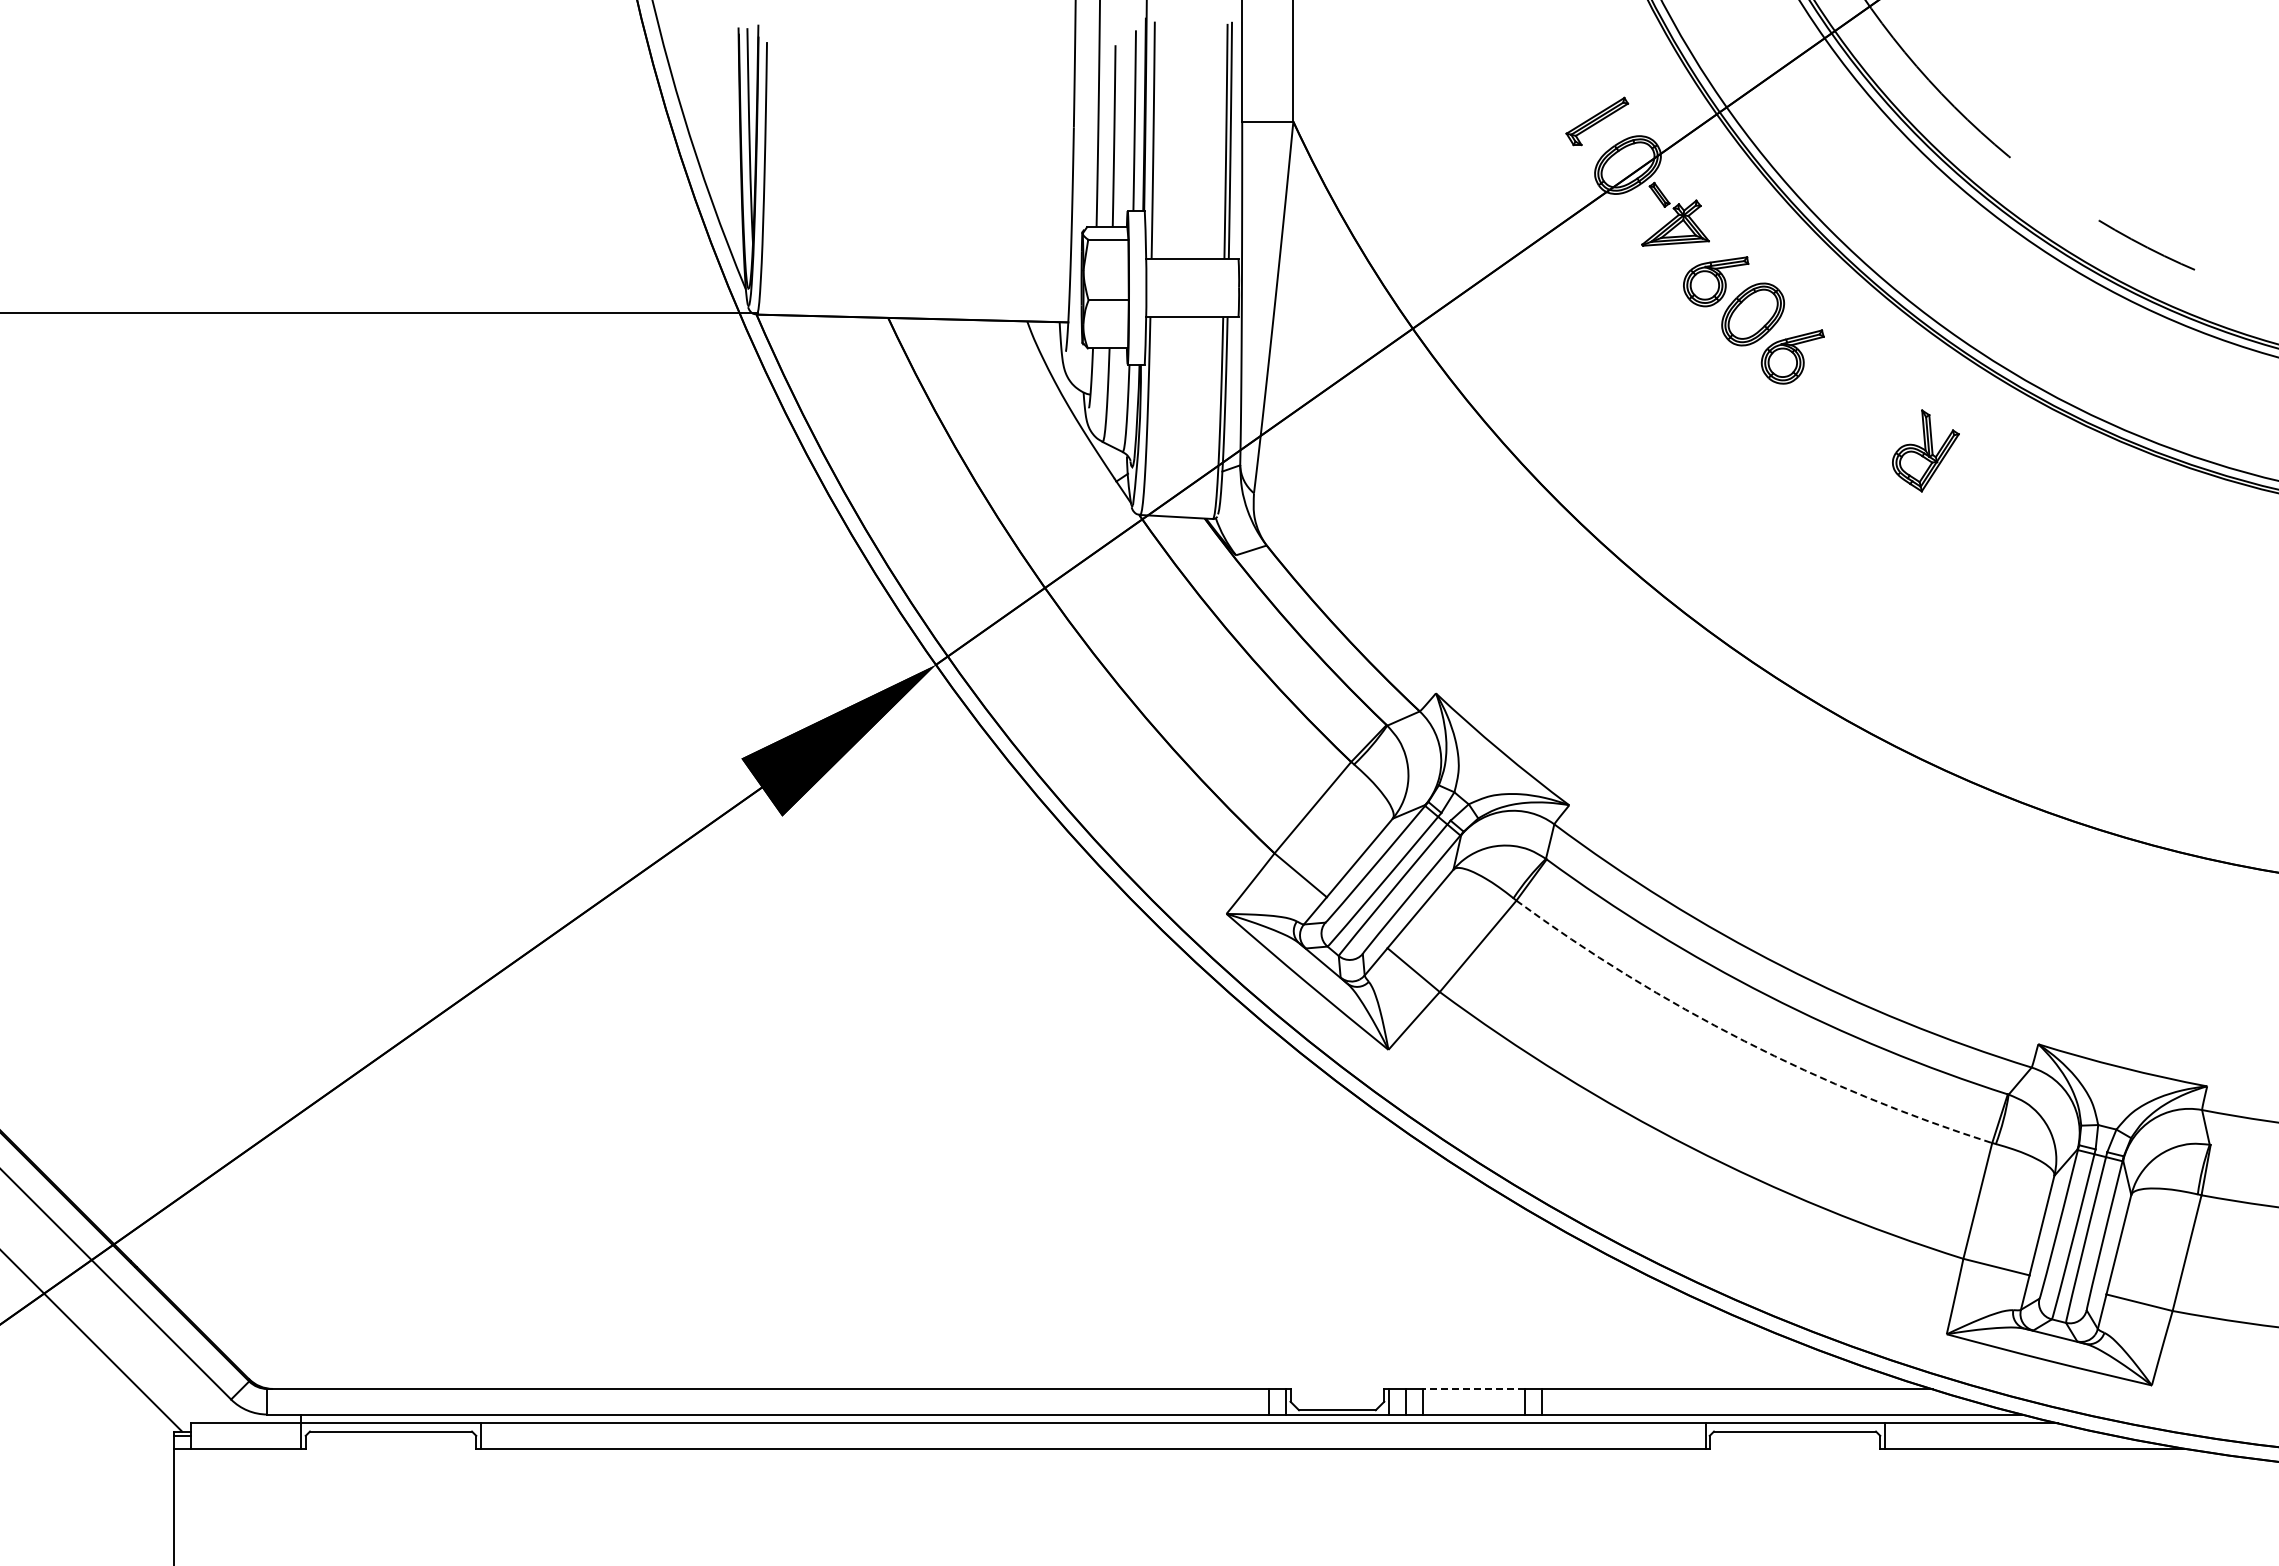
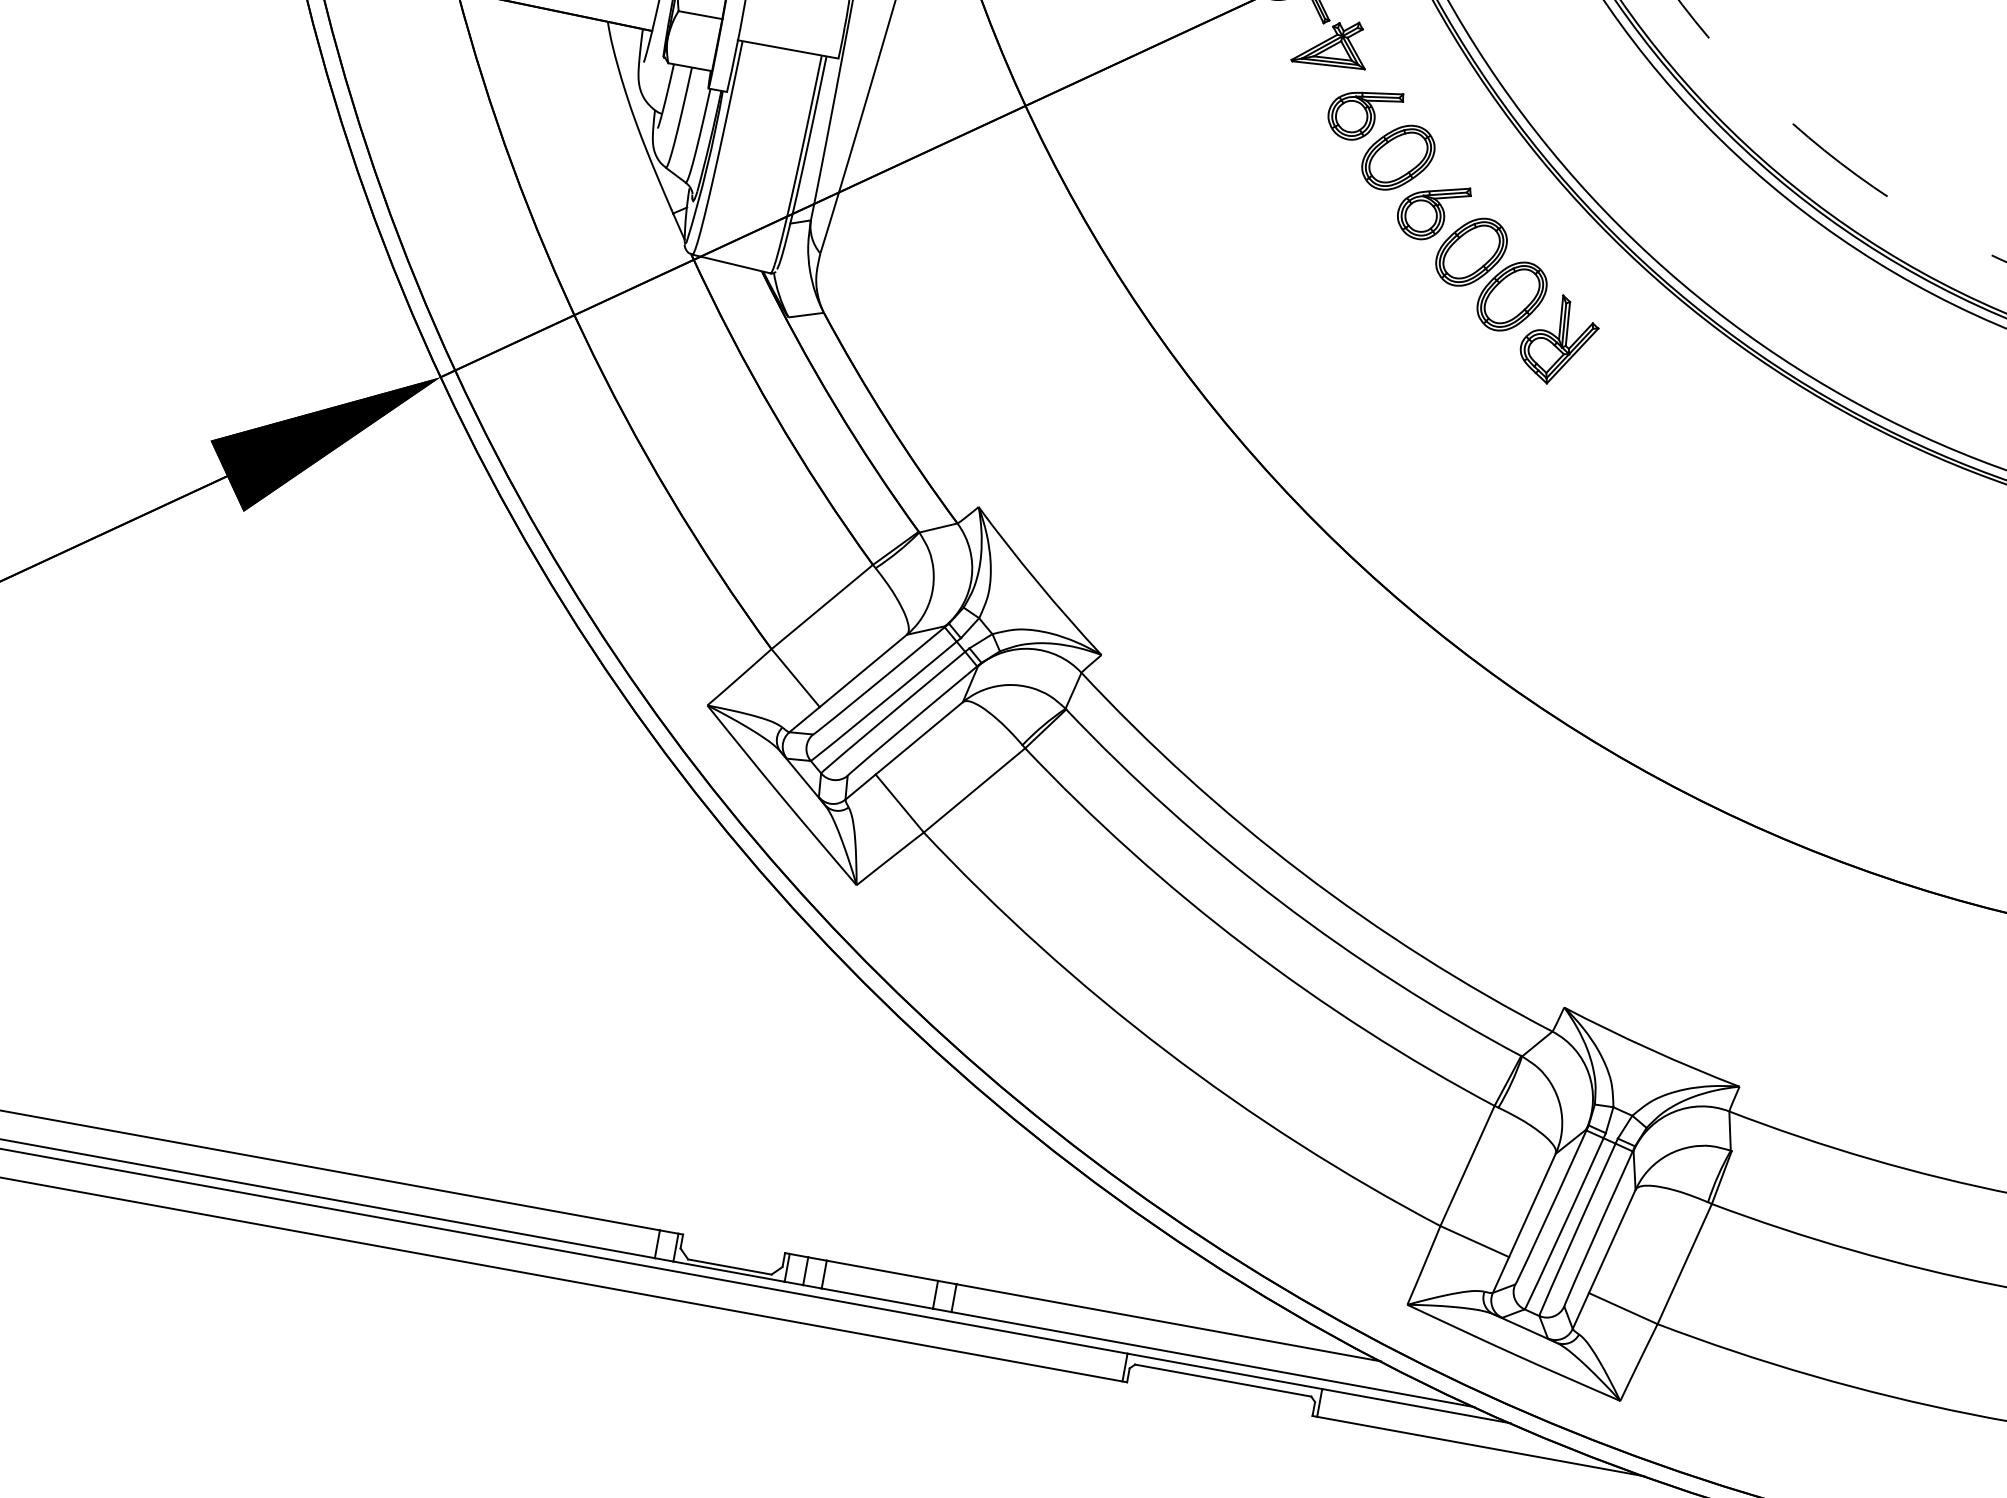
part: (1854, 403) -> (1491, 274), added
arc: (1744, 1041) -> (1245, 946), dashed -> solid
line: (1473, 1388) -> (882, 1270), dashed -> solid

